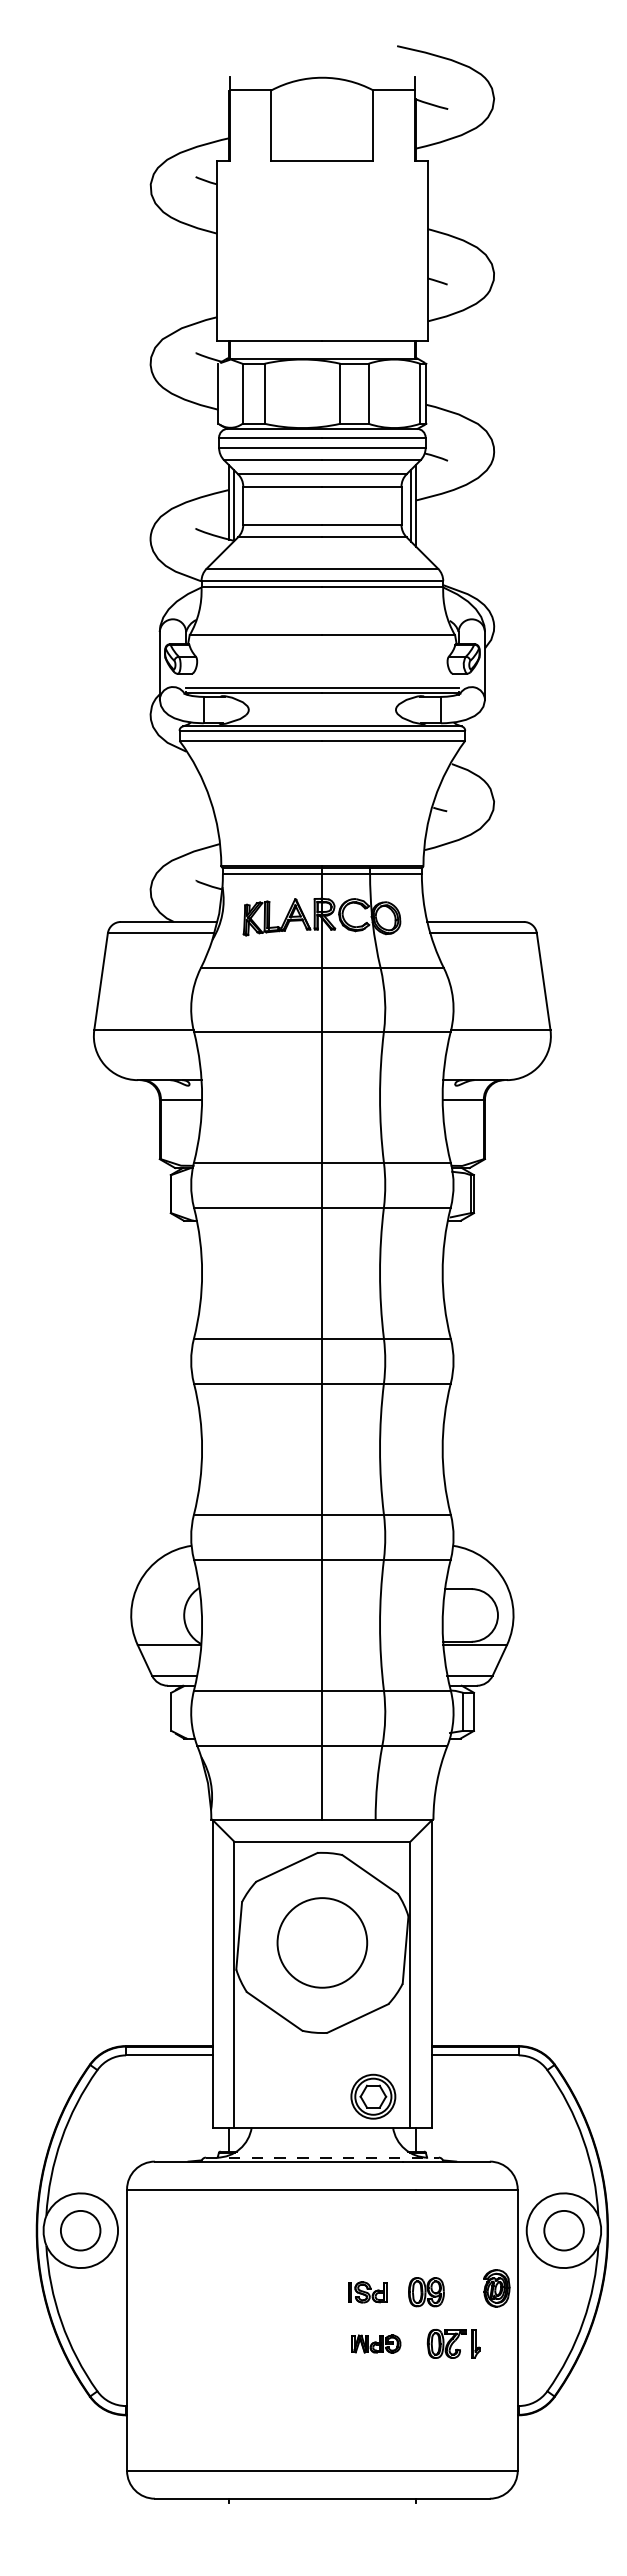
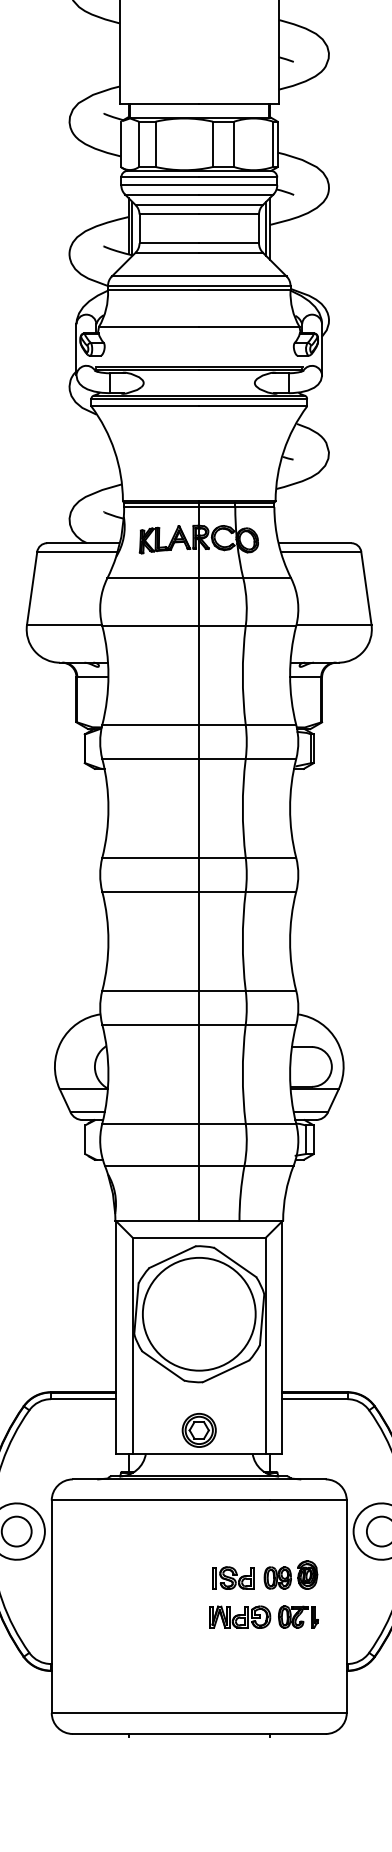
circle: (322, 1942) -> (199, 1313), size x1.67
part: (373, 2096) -> (199, 1430), moved
line: (322, 2157) -> (199, 1476), dashed -> solid
part: (496, 2288) -> (307, 1575), moved
part: (367, 2292) -> (233, 1578), size x1.43
part: (376, 2343) -> (240, 1616), size x1.67

